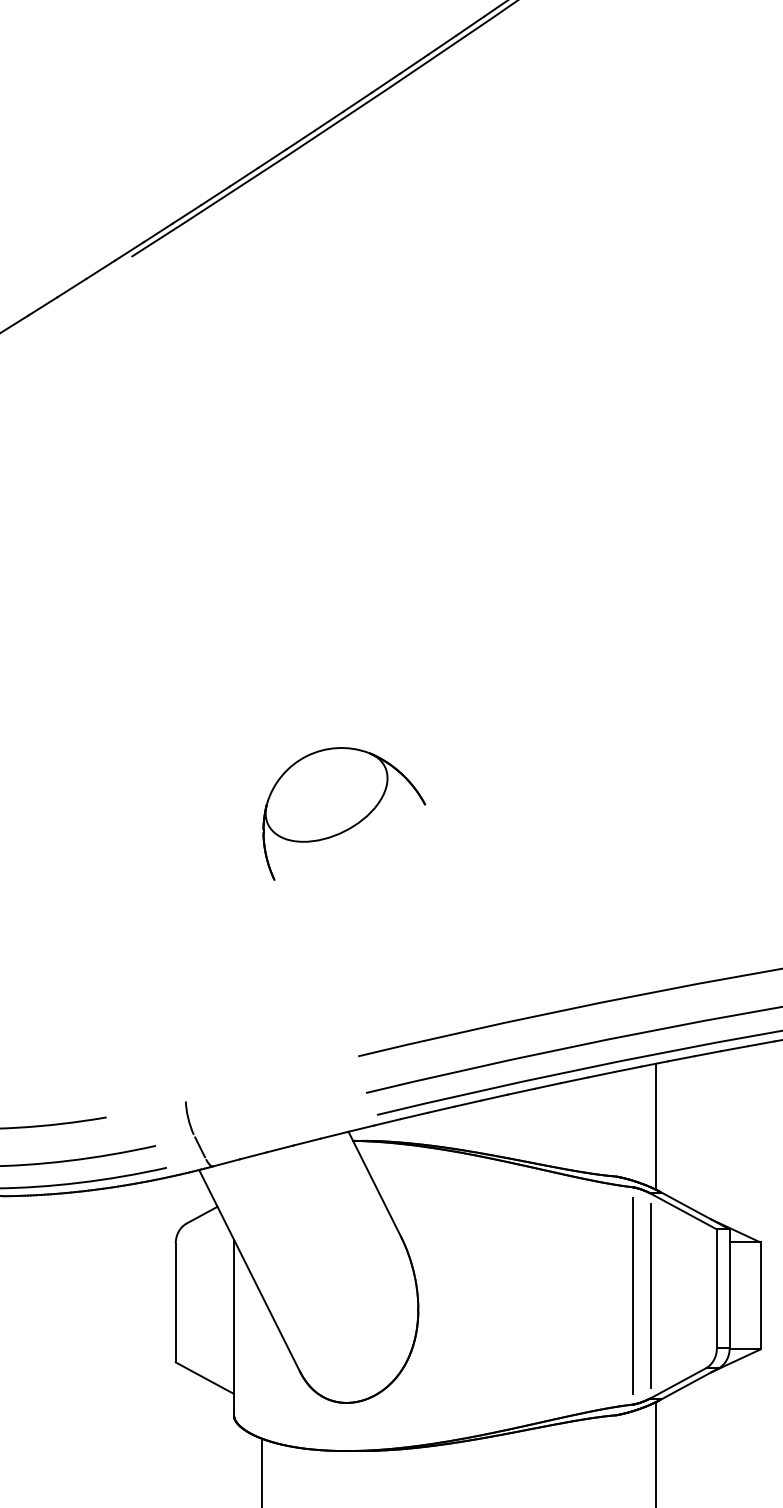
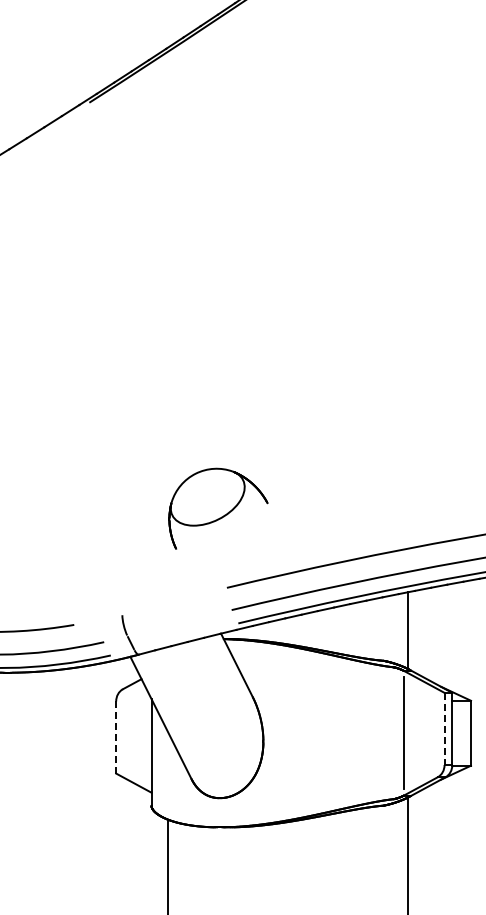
part: (344, 813) -> (218, 508), moved
line: (716, 1289) -> (444, 729), solid -> dashed
line: (632, 1294) -> (393, 732), removed
line: (176, 1304) -> (116, 738), solid -> dashed

